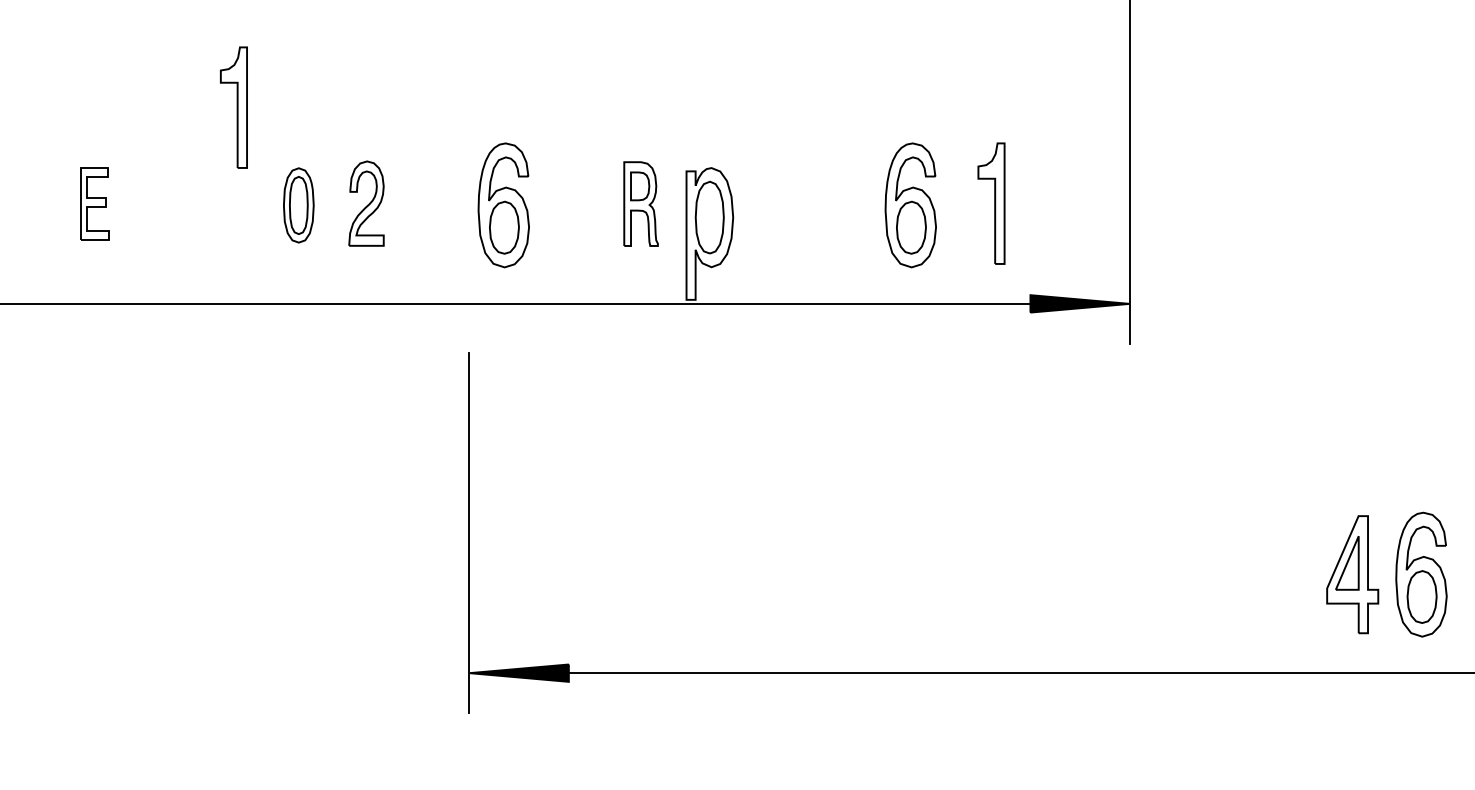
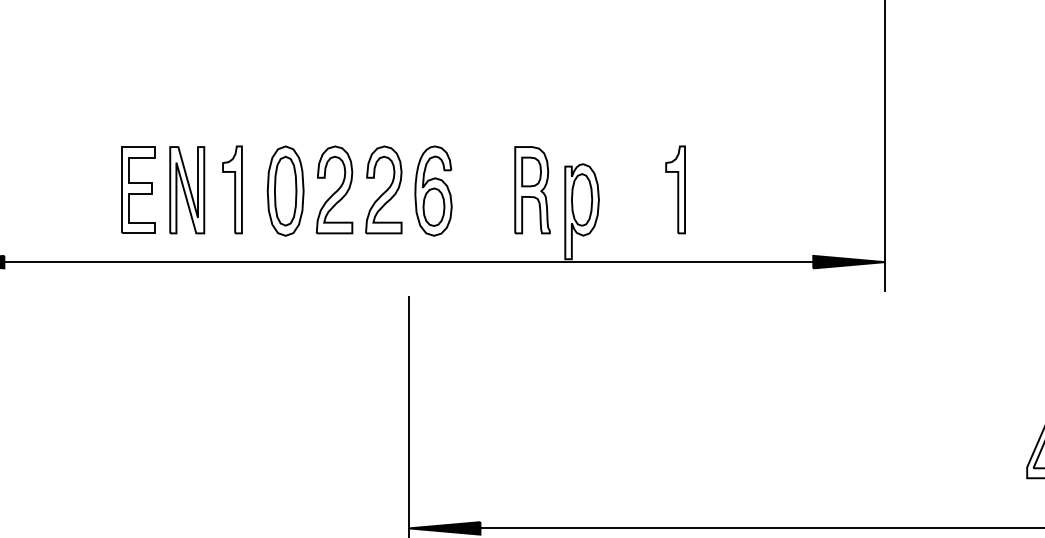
part: (233, 107) -> (232, 189), moved
part: (94, 203) -> (138, 189), size x1.67
part: (161, 203) -> (186, 189), added
part: (366, 203) -> (334, 189), size x1.43
part: (434, 203) -> (383, 189), added
part: (640, 203) -> (532, 189), size x1.43
part: (991, 203) -> (675, 189), moved
part: (298, 205) -> (285, 191), size x1.67
part: (910, 205) -> (726, 191), removed

